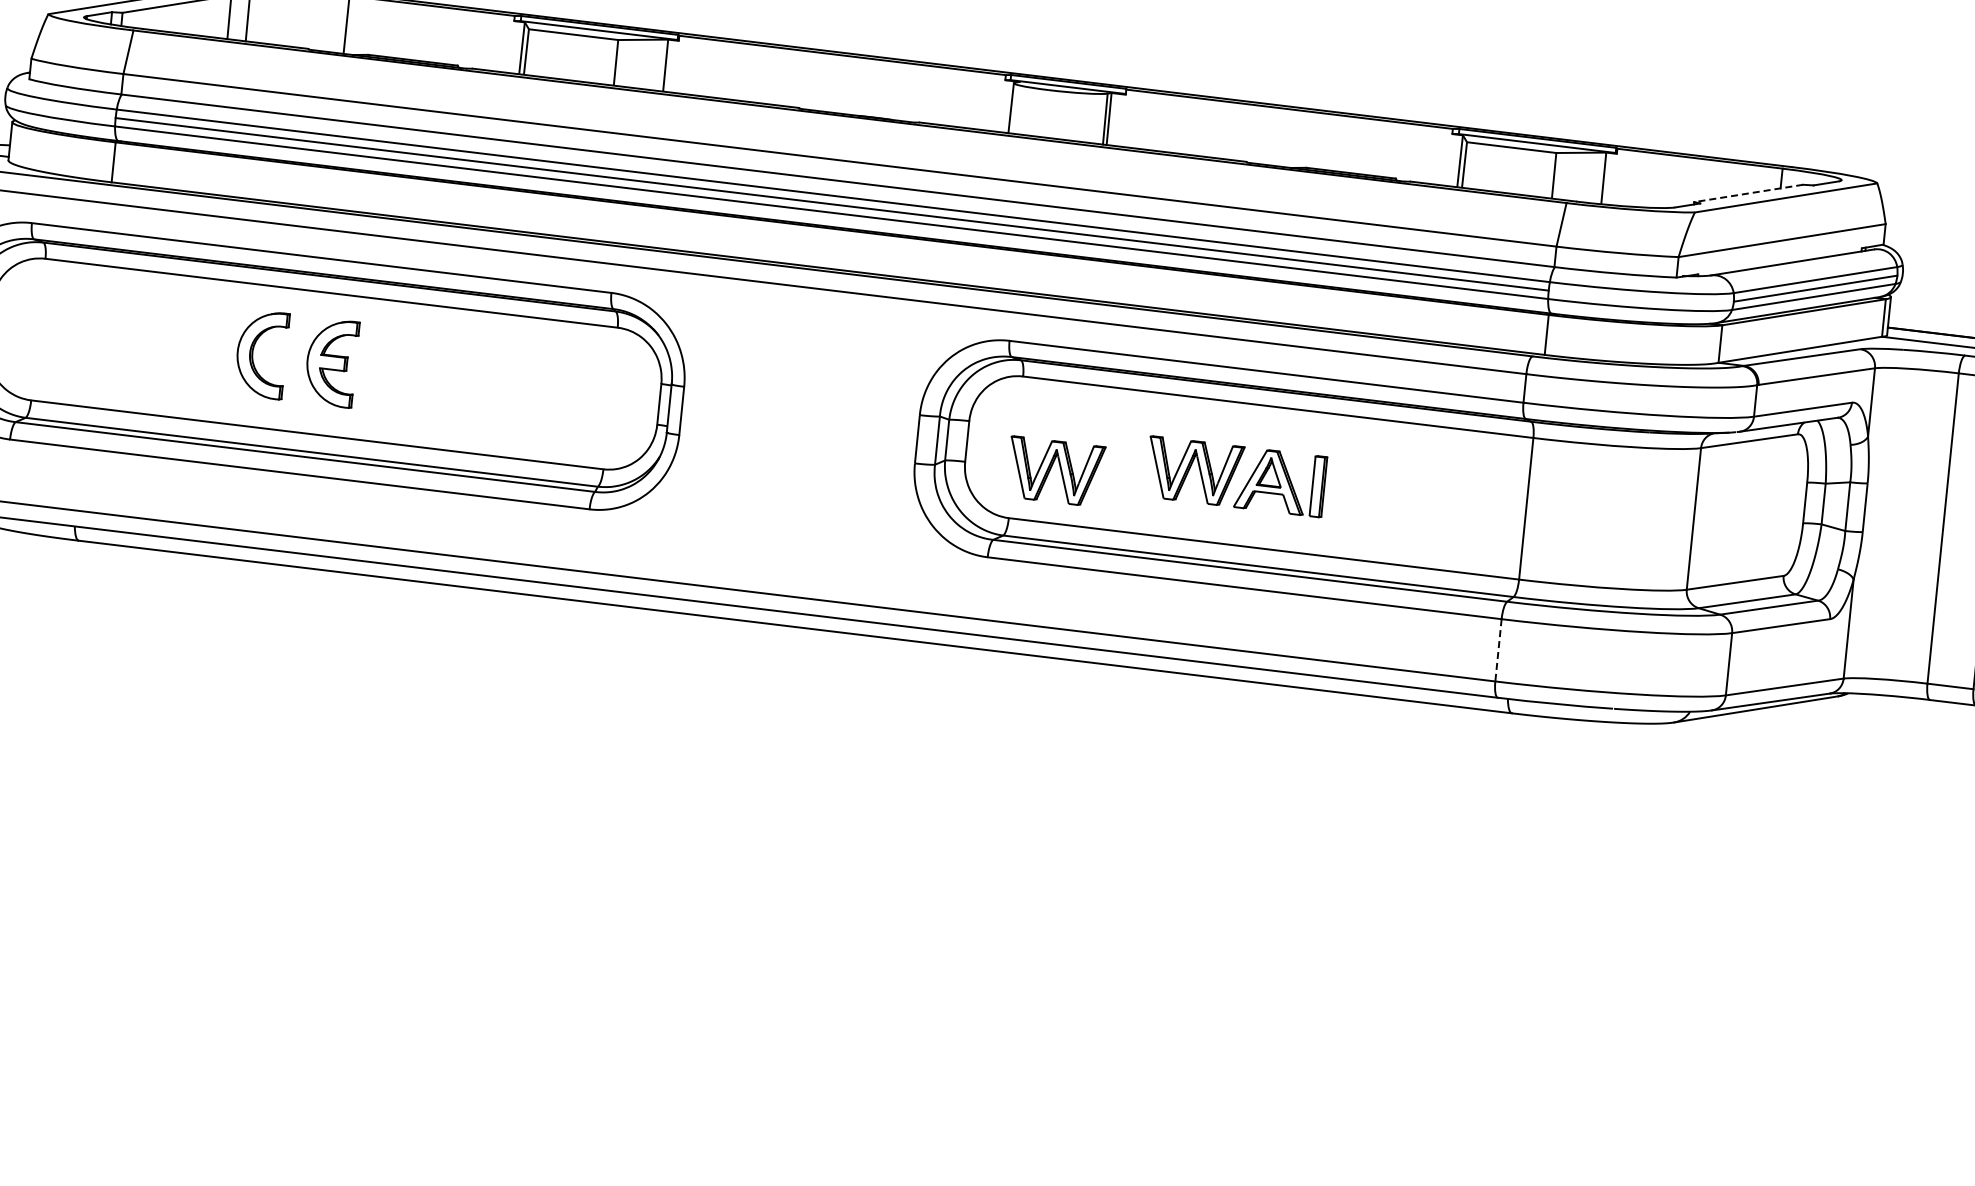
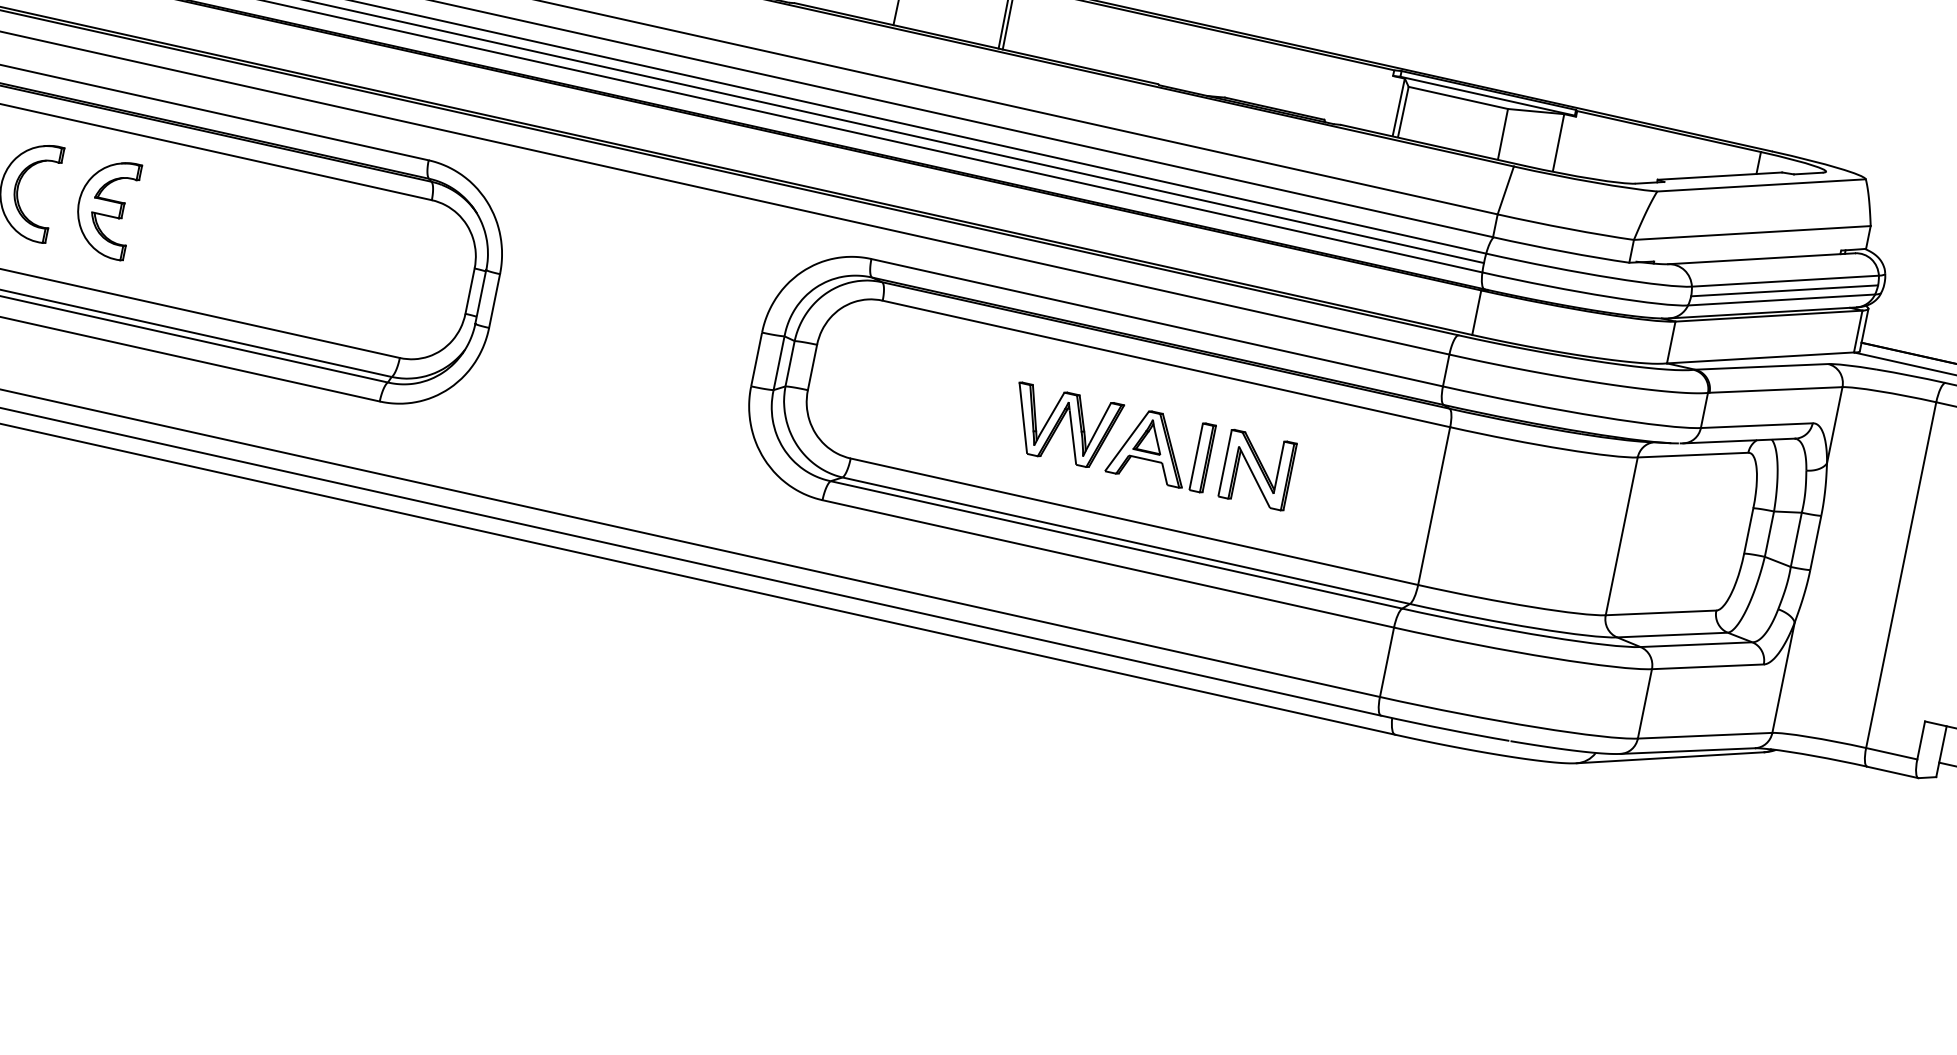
line: (1748, 193) -> (1719, 176), dashed -> solid
part: (1058, 470) -> (911, 410), removed
part: (1367, 492) -> (1257, 469), added
line: (1498, 650) -> (1387, 662), dashed -> solid

